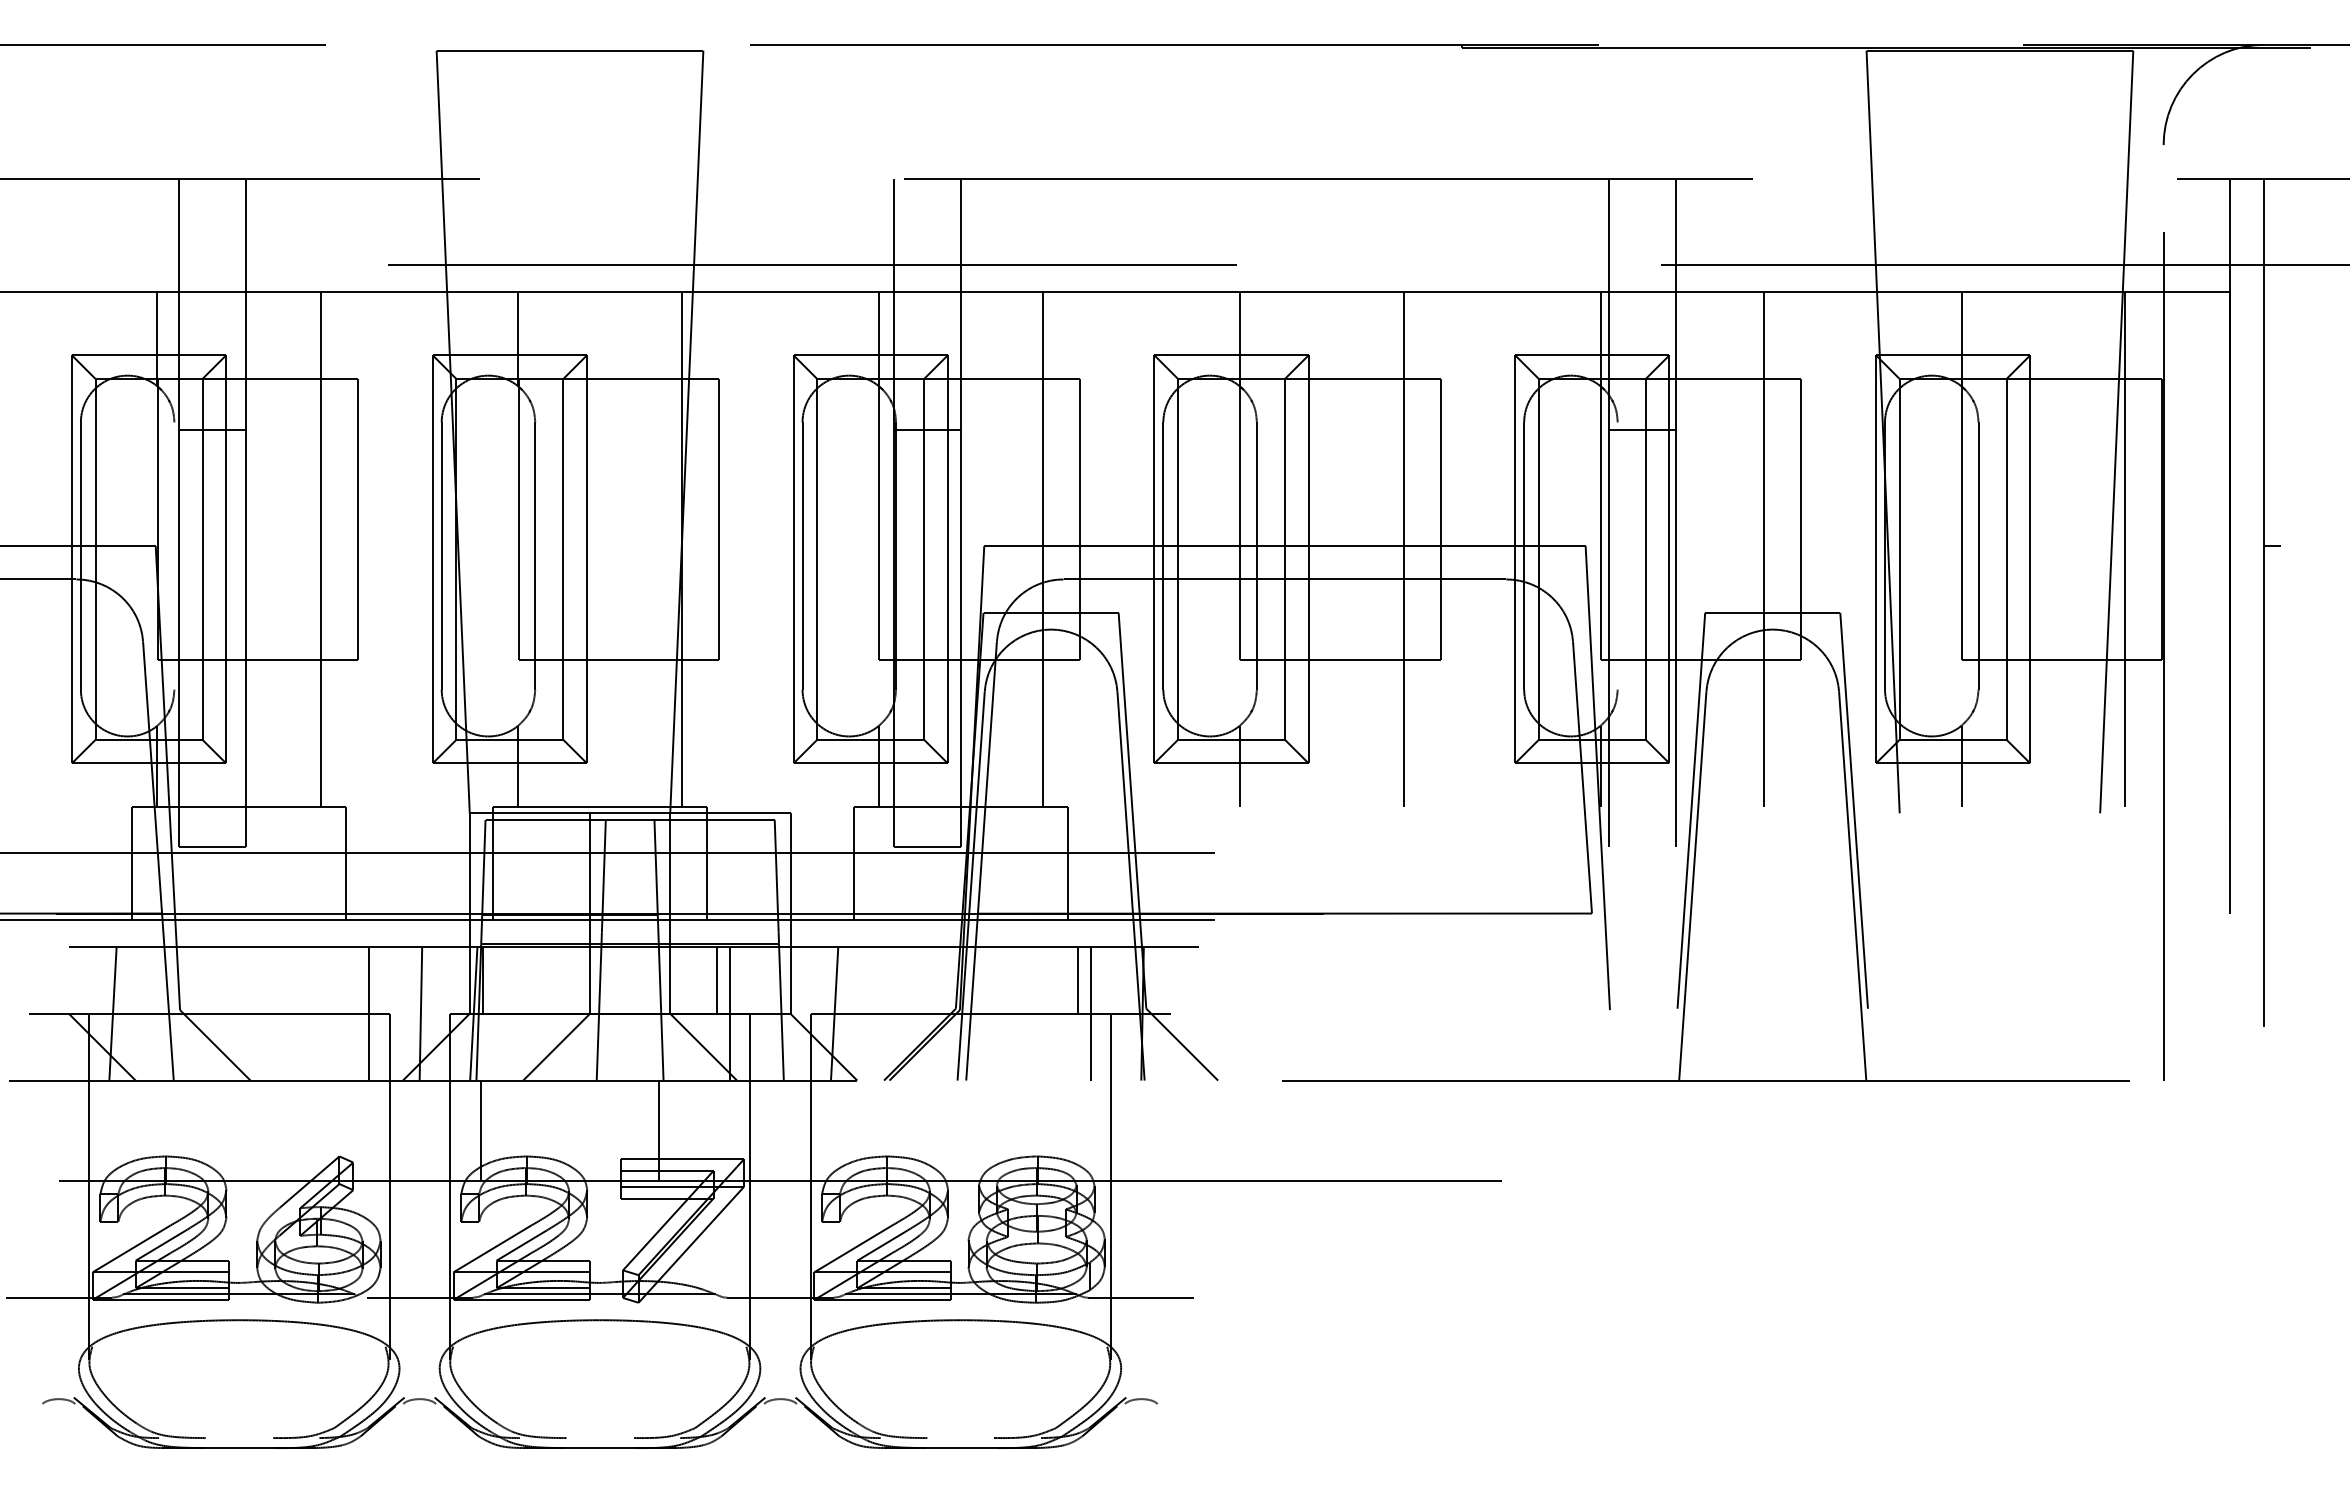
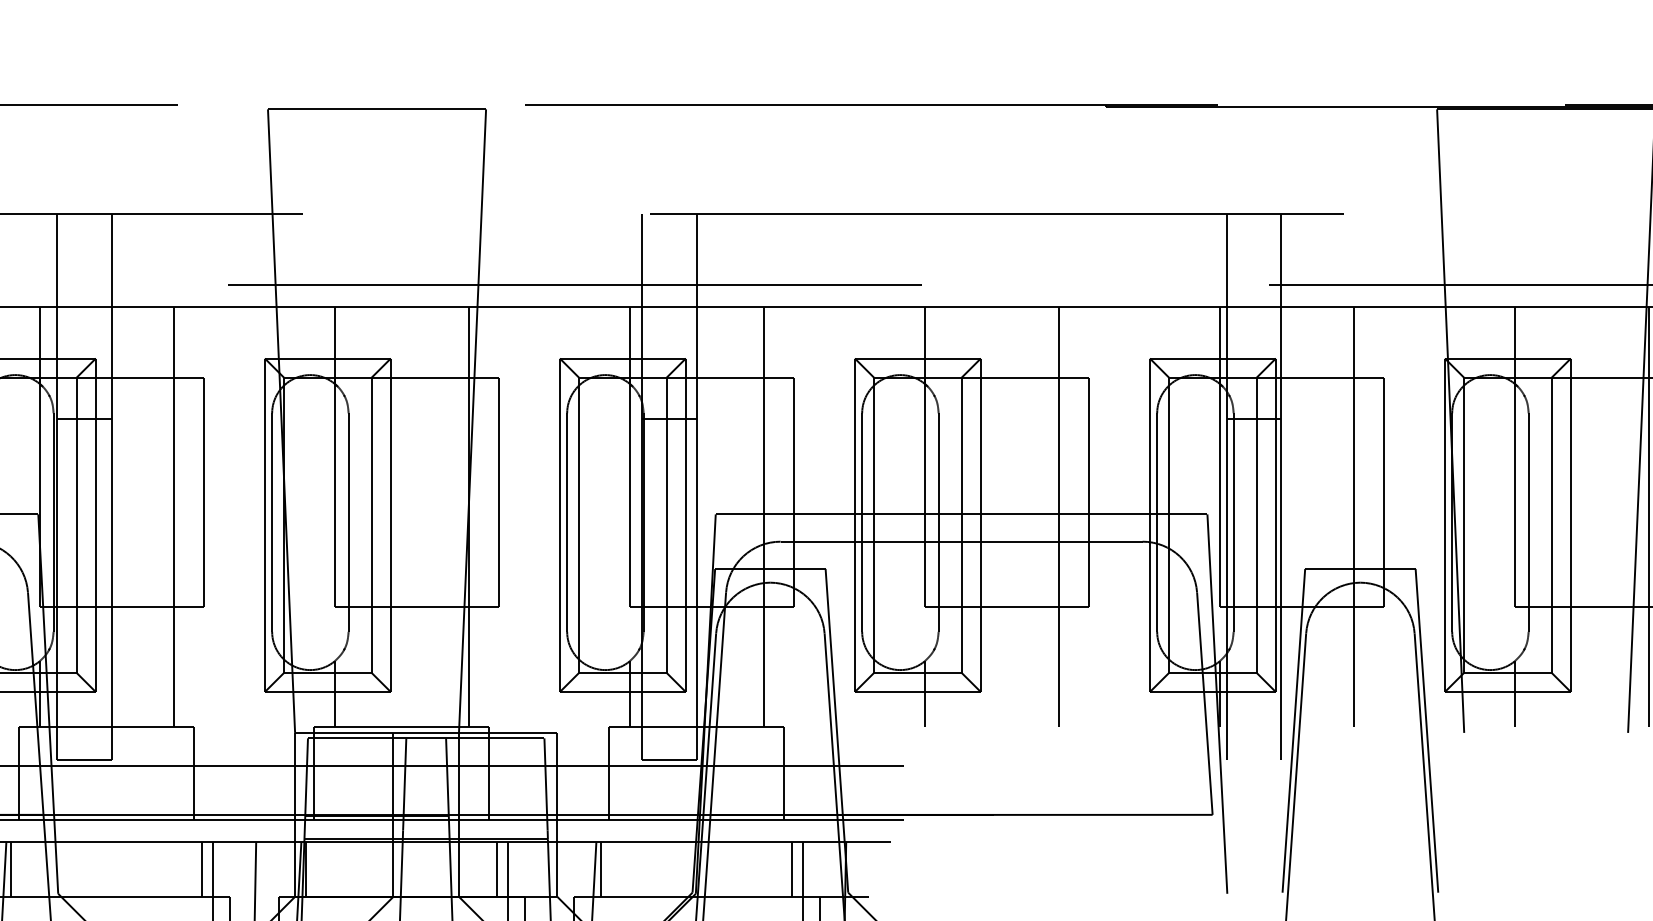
line: (174, 555) -> (53, 522), added
line: (1617, 555) -> (1233, 522), added
line: (122, 979) -> (11, 868), added
line: (356, 979) -> (202, 868), added
line: (843, 979) -> (600, 868), added

